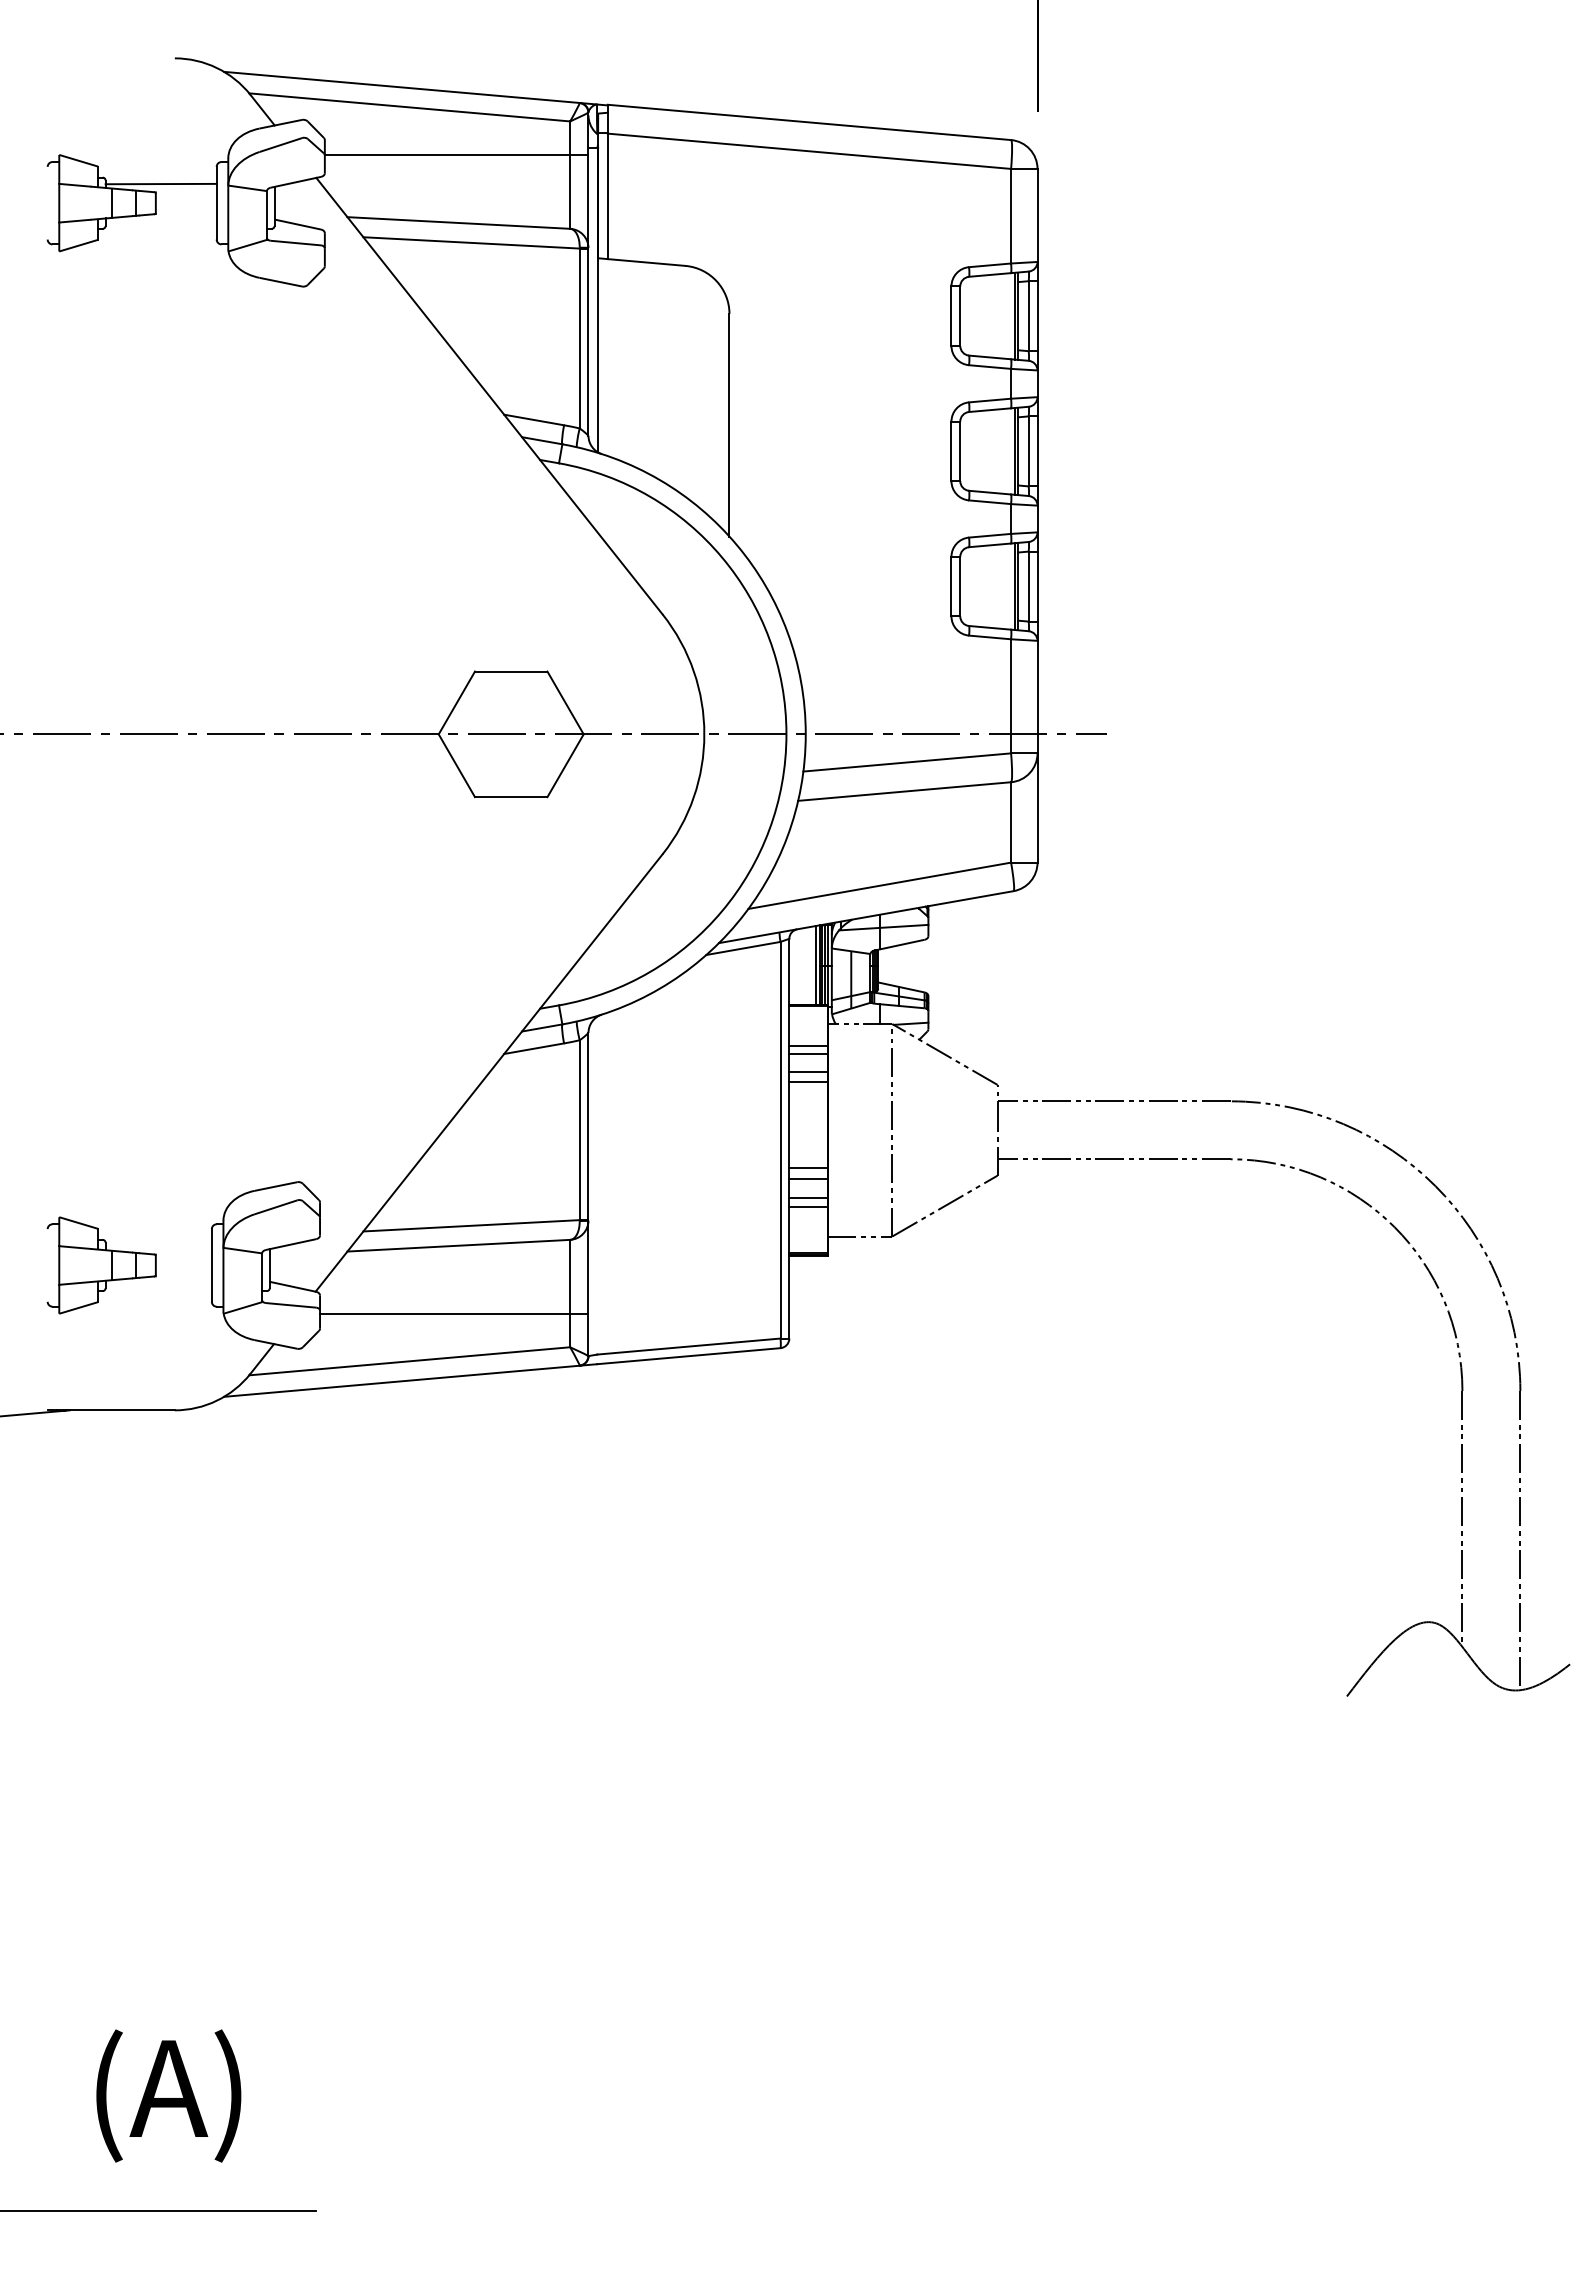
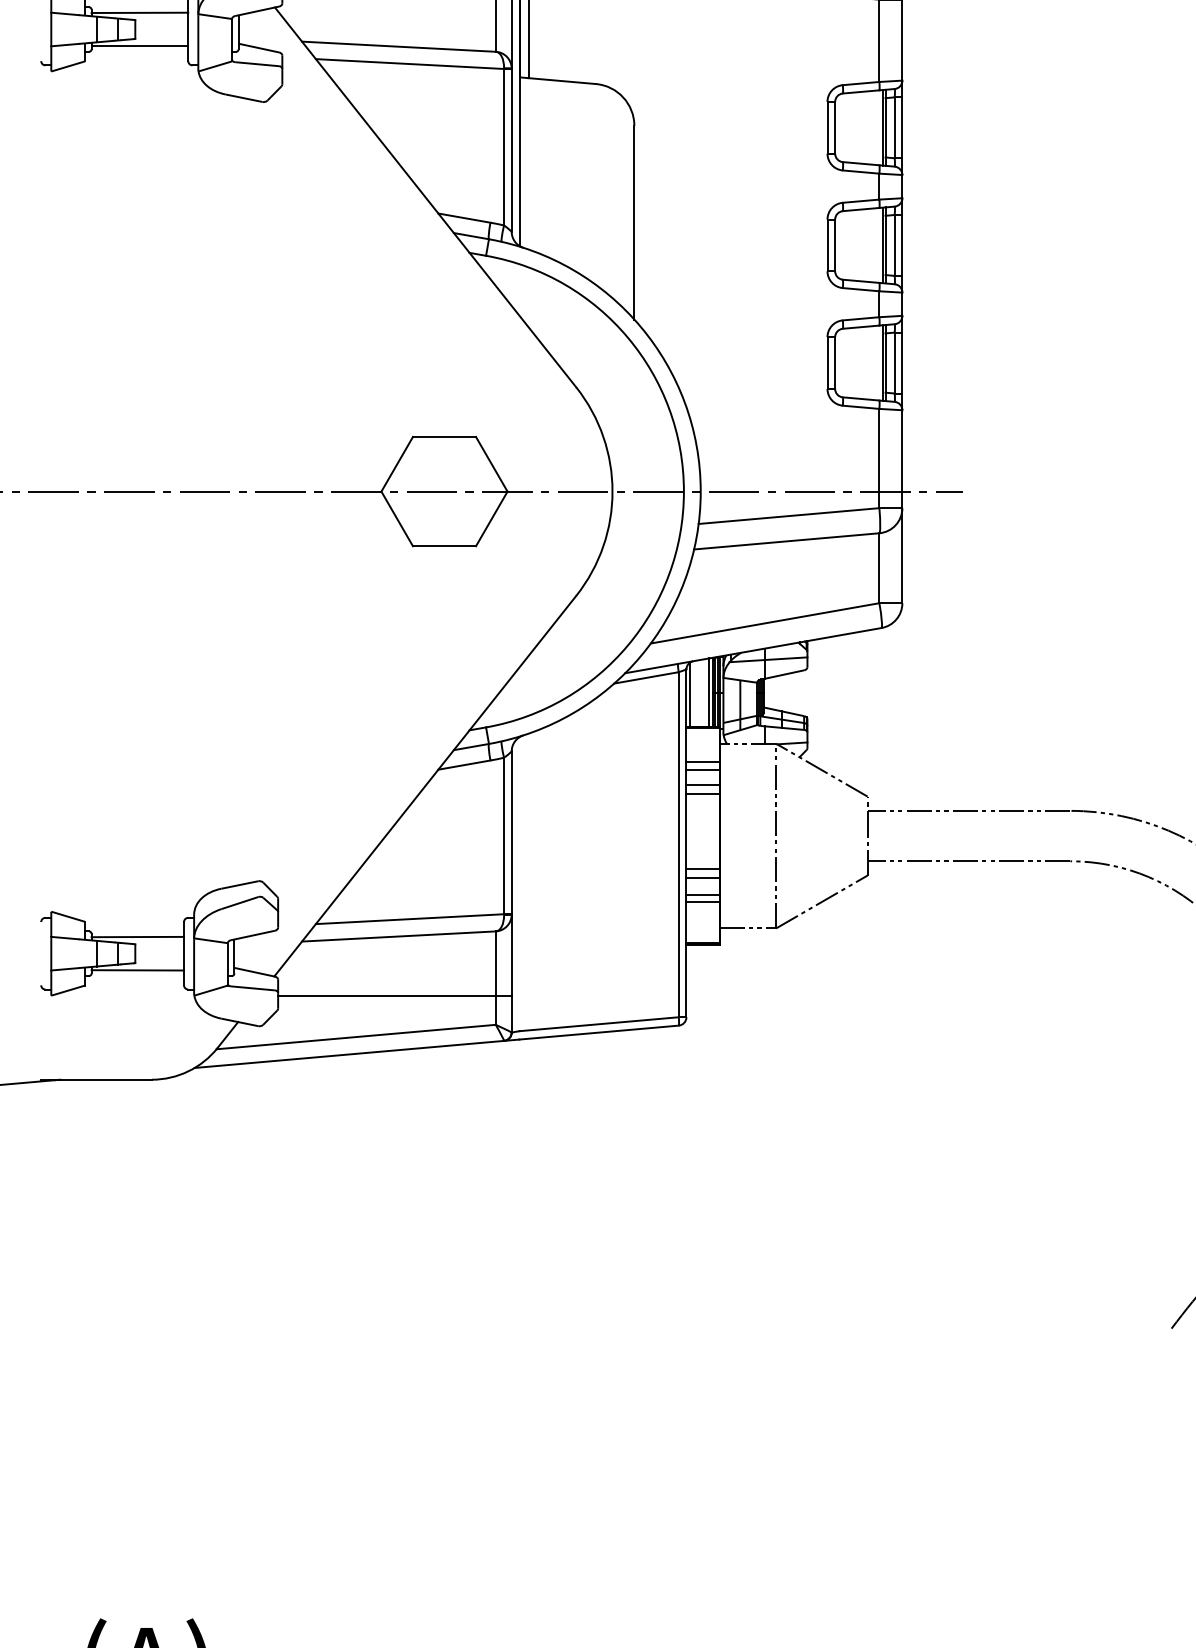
line: (160, 222) -> (139, 46), added
line: (793, 967) -> (690, 694), added
line: (158, 1246) -> (137, 937), added
line: (158, 1284) -> (137, 970), added

